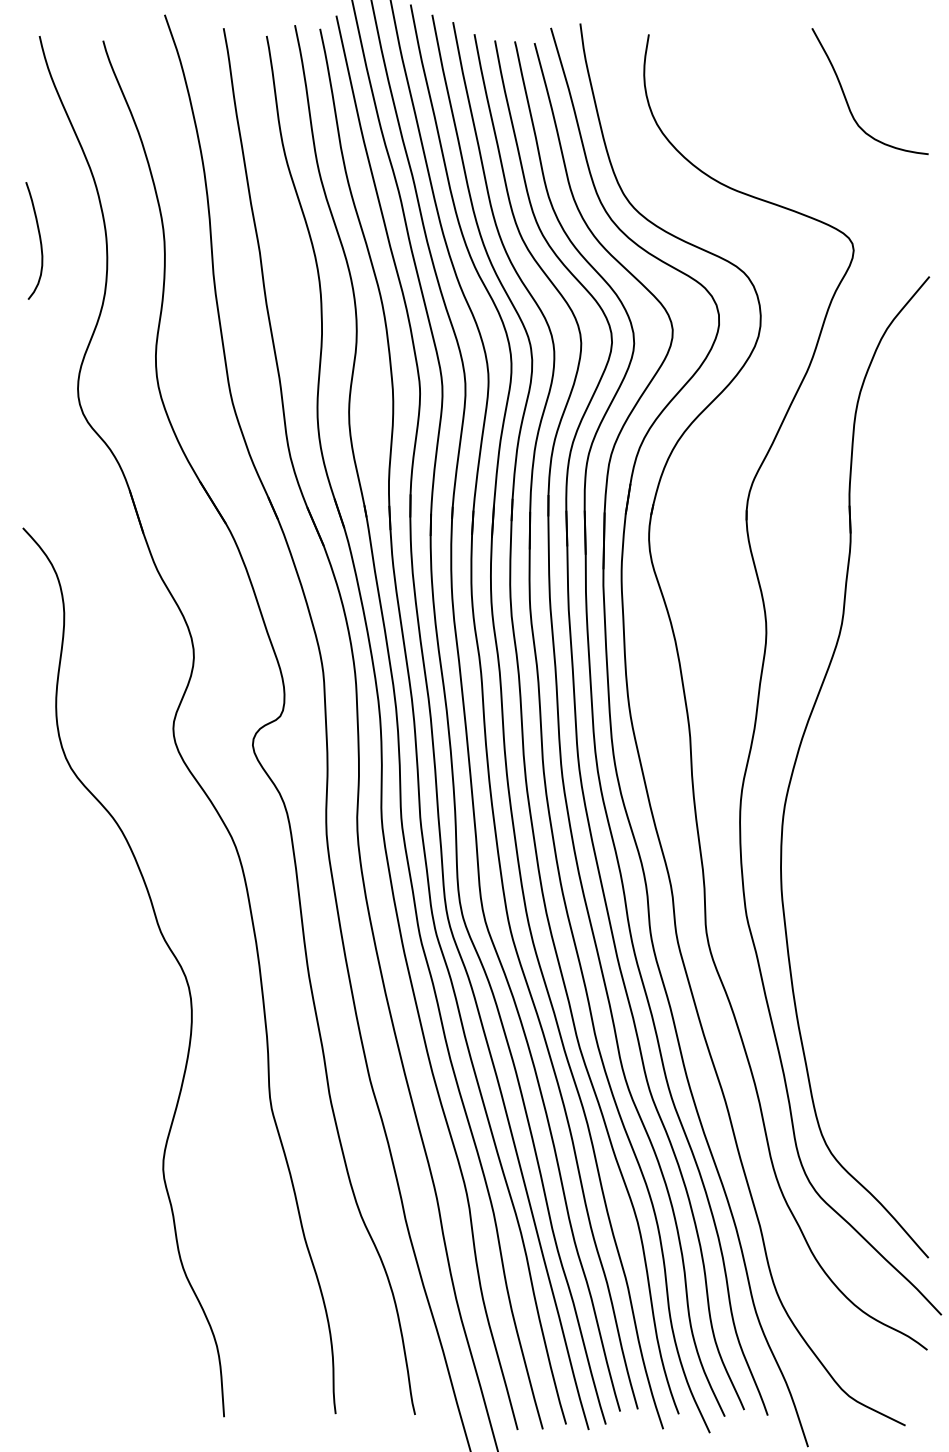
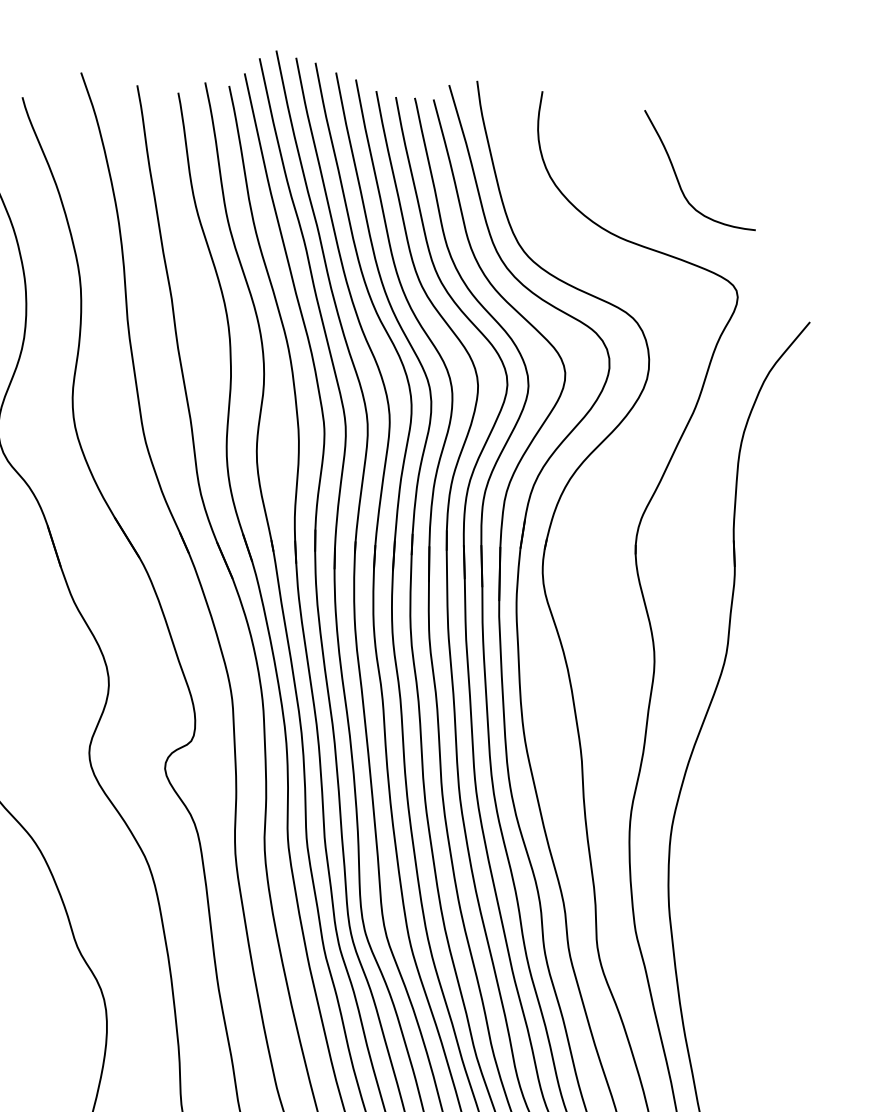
curve: (846, 97) -> (677, 176), moved

